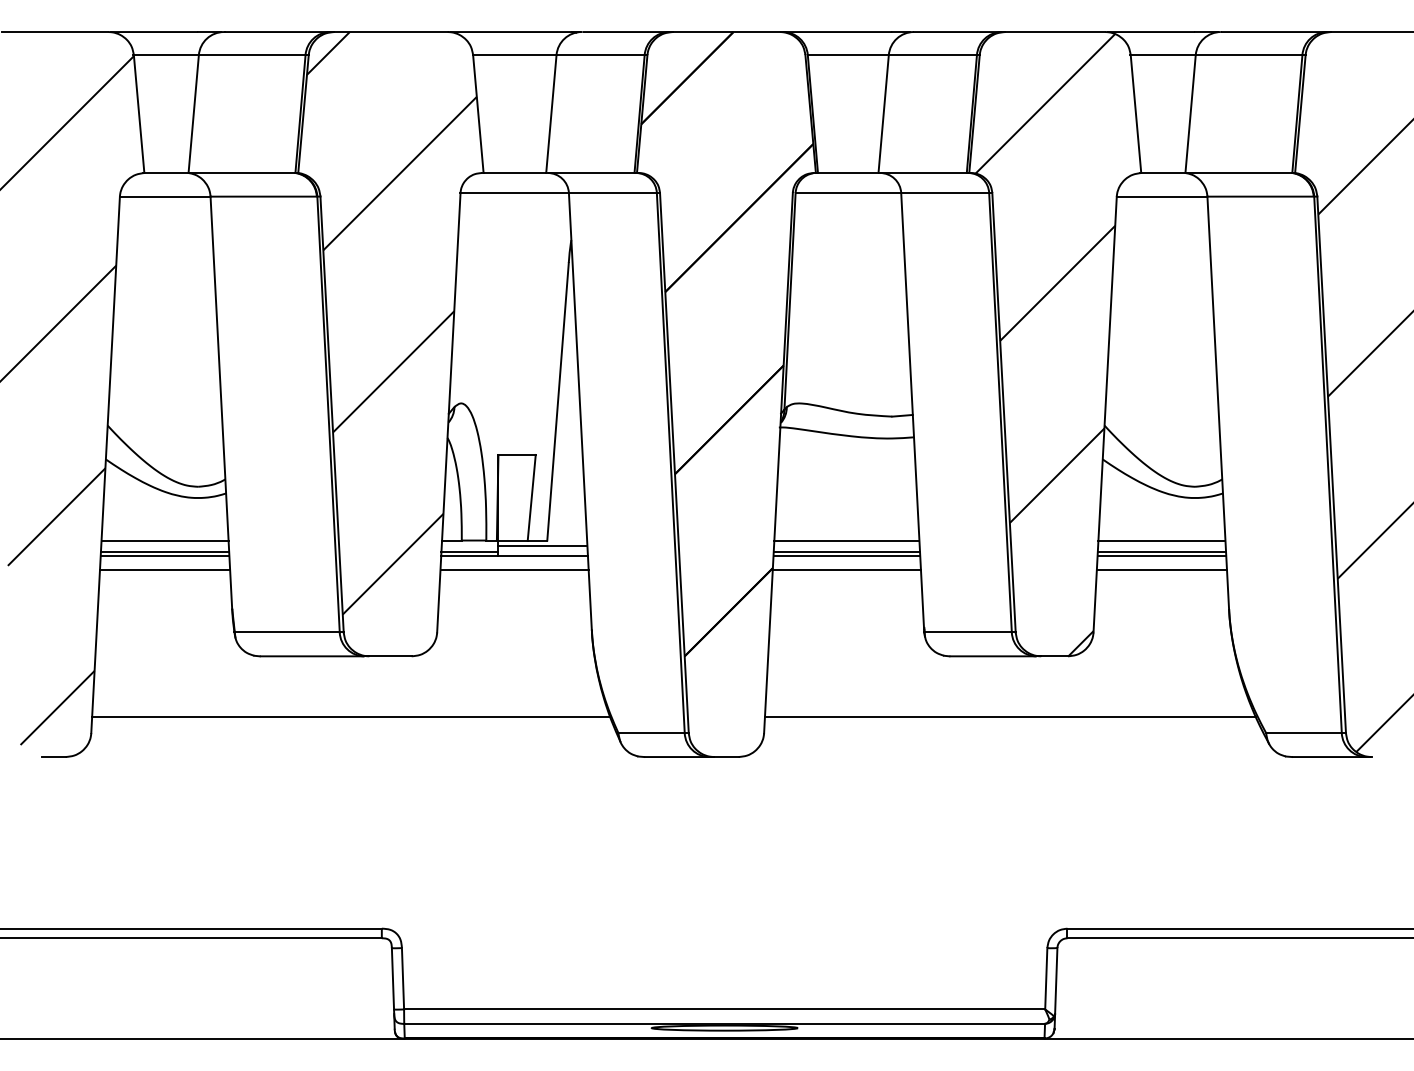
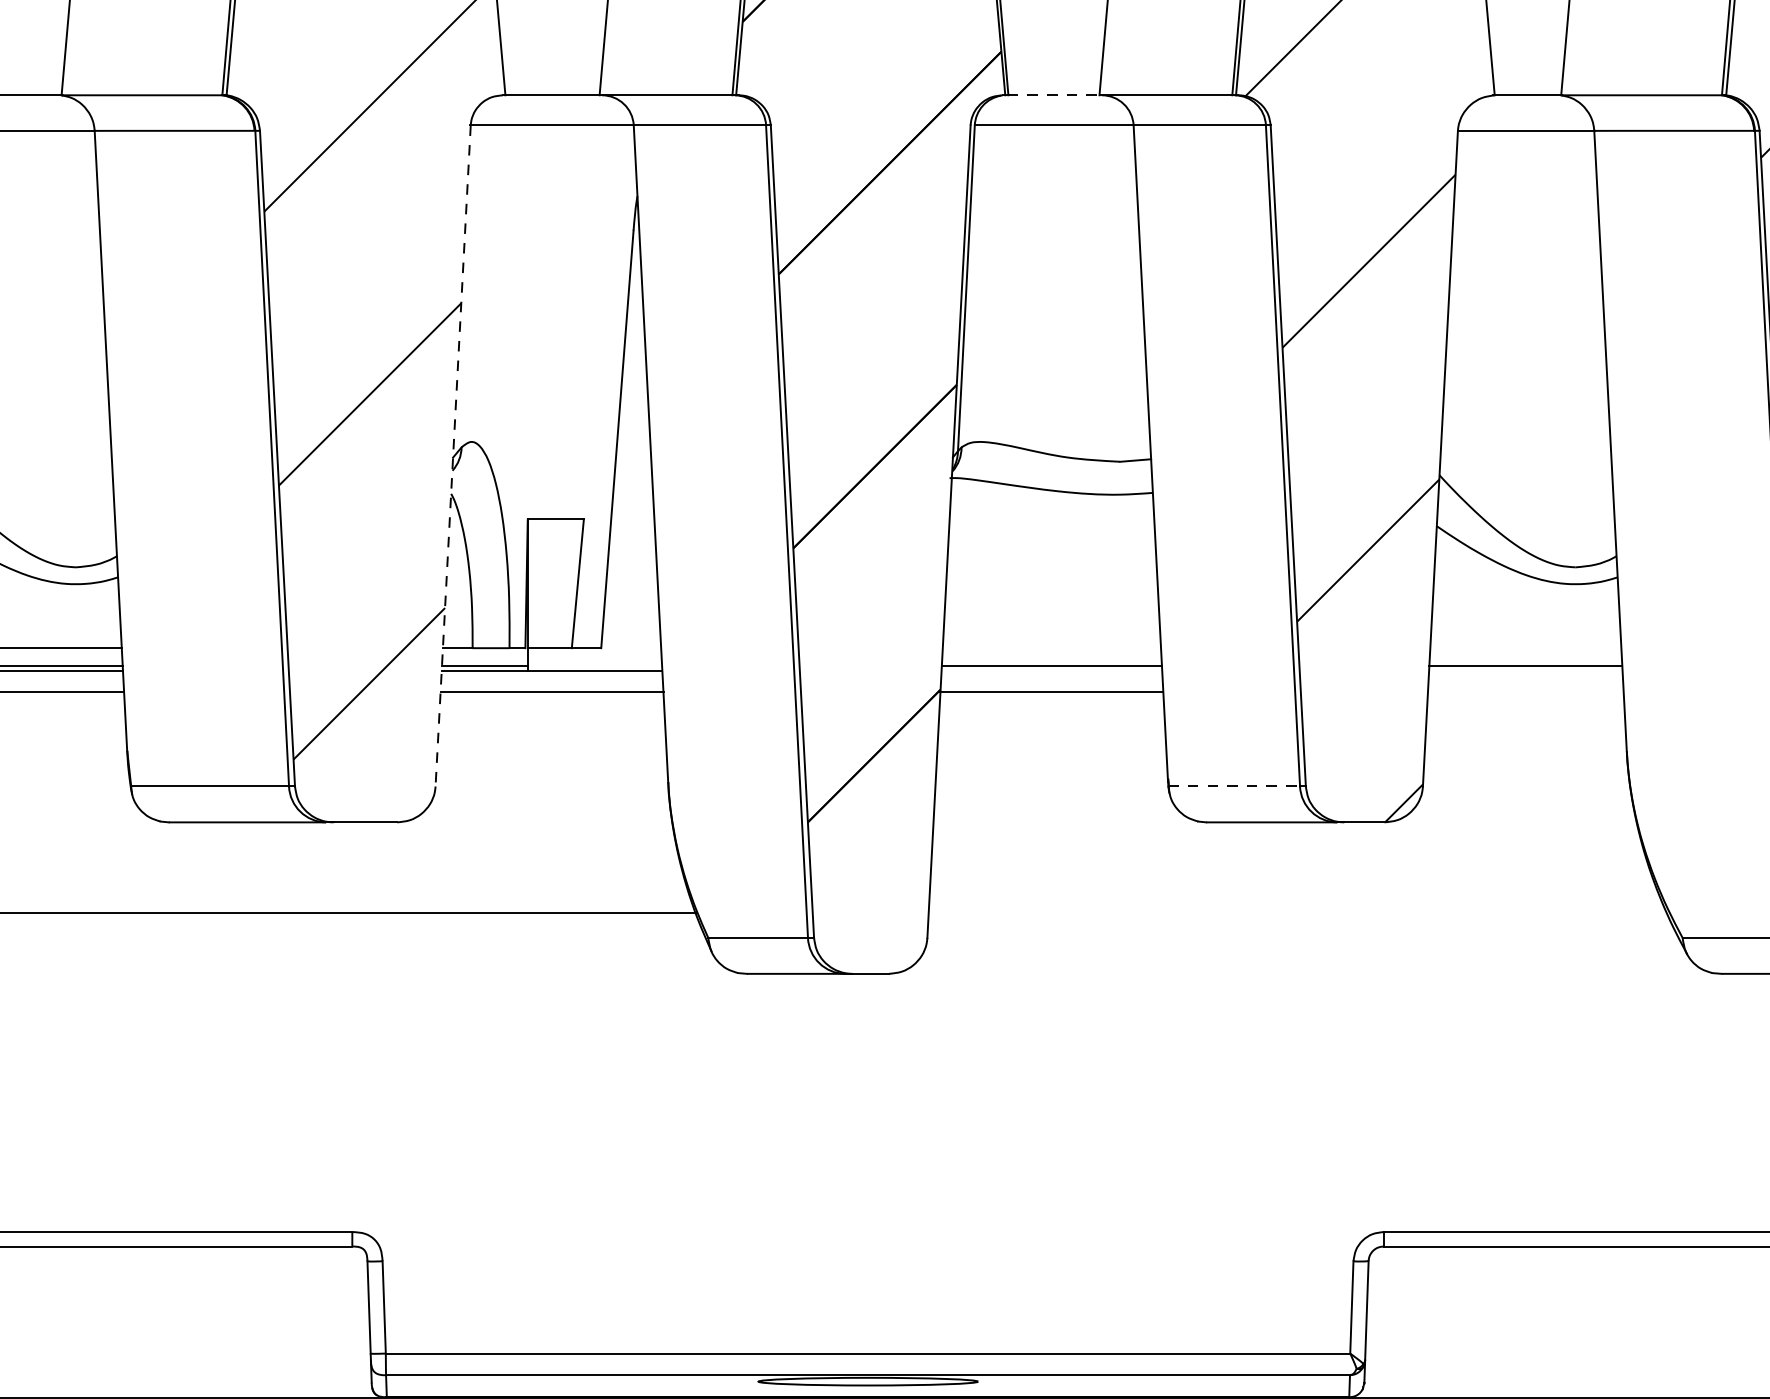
line: (846, 173) -> (1051, 96), solid -> dashed
line: (448, 413) -> (452, 457), solid -> dashed
line: (846, 540) -> (1051, 648), removed
line: (1161, 540) -> (1525, 648), removed
line: (542, 545) -> (594, 655), removed
line: (846, 555) -> (1051, 670), removed
line: (1161, 555) -> (1525, 670), removed
line: (1161, 569) -> (1525, 691), removed
line: (968, 632) -> (1234, 786), solid -> dashed
line: (1009, 716) -> (1296, 912), removed

